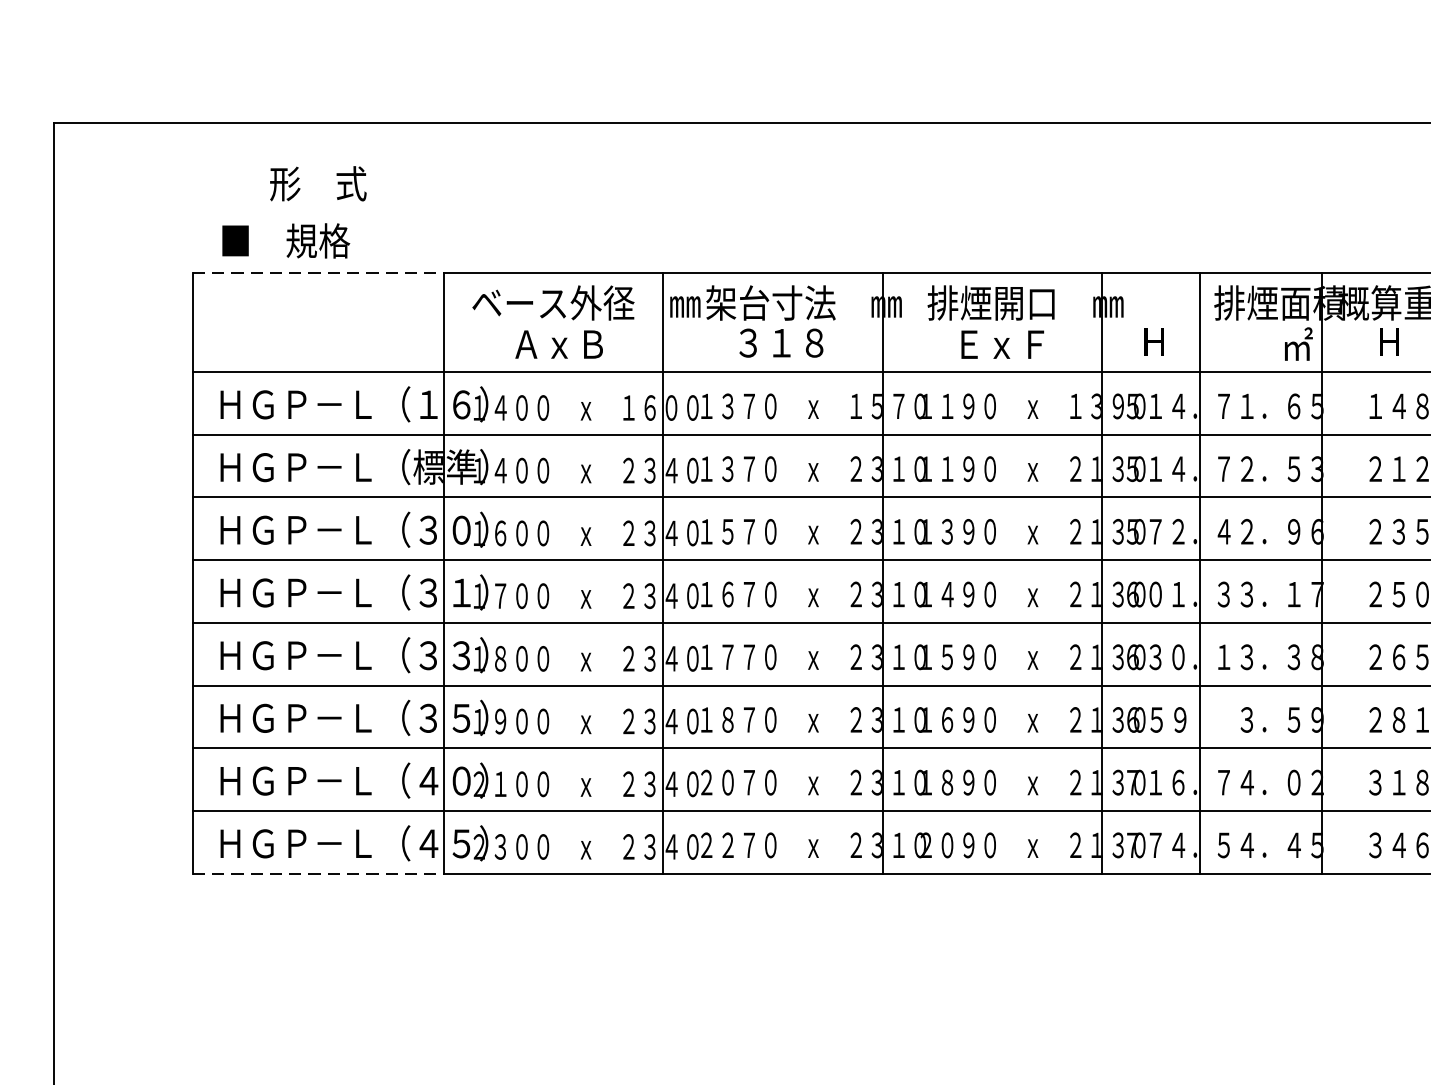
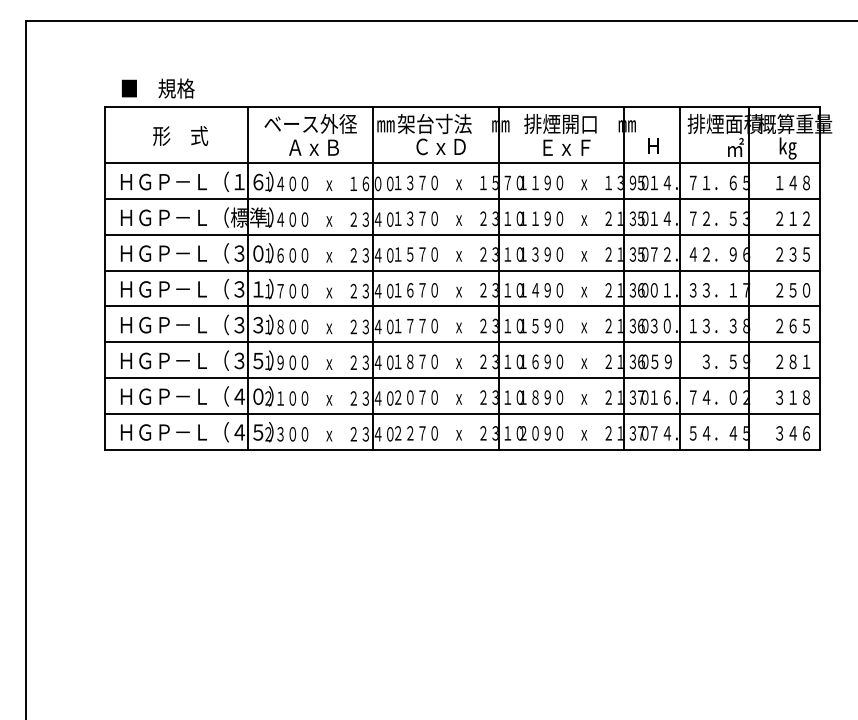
text: (318, 182) -> (180, 135), moved
line: (318, 272) -> (176, 106), dashed -> solid
text: (780, 342) -> (440, 146), ３１８ -> ＣｘＤ
text: (1389, 345) -> (787, 148), Ｈ -> ㎏
line: (318, 873) -> (176, 449), dashed -> solid

